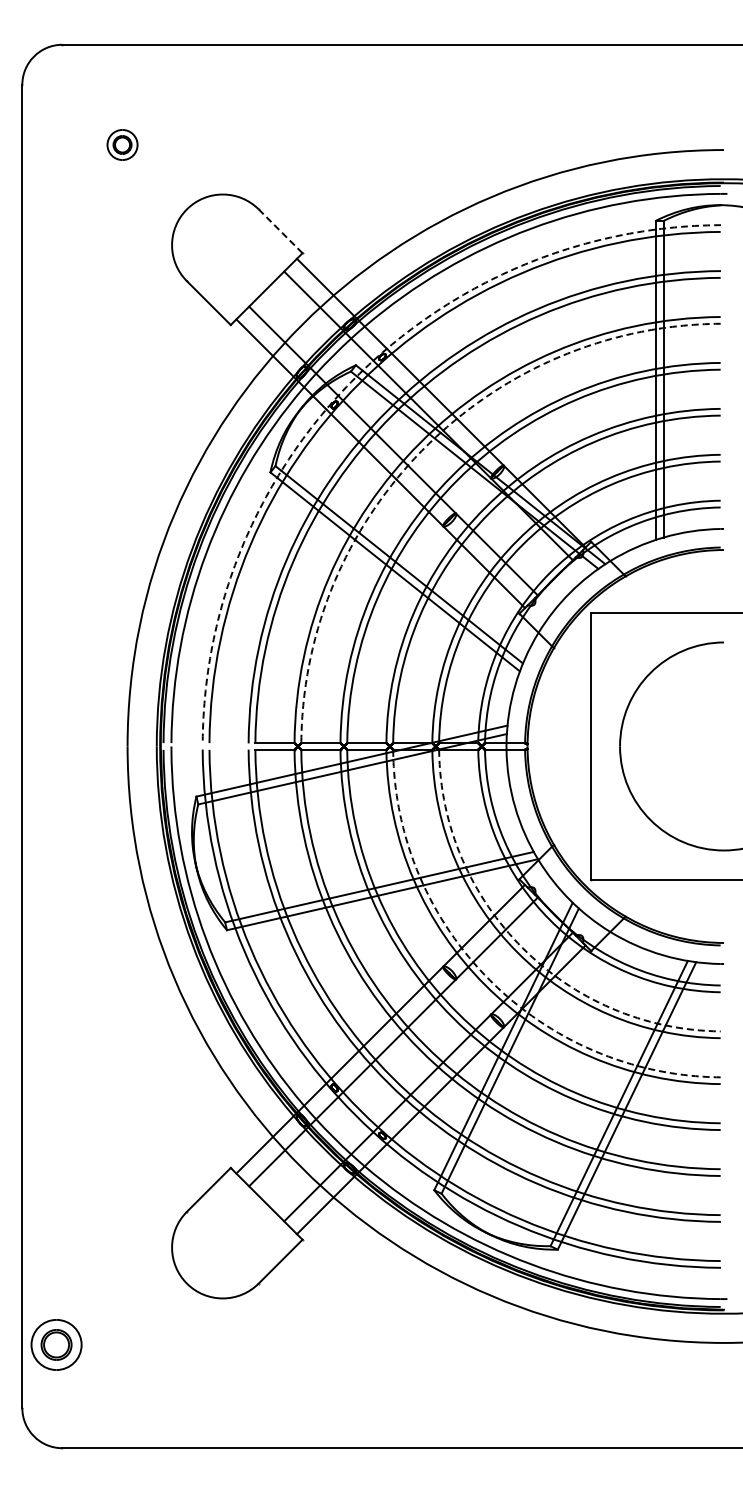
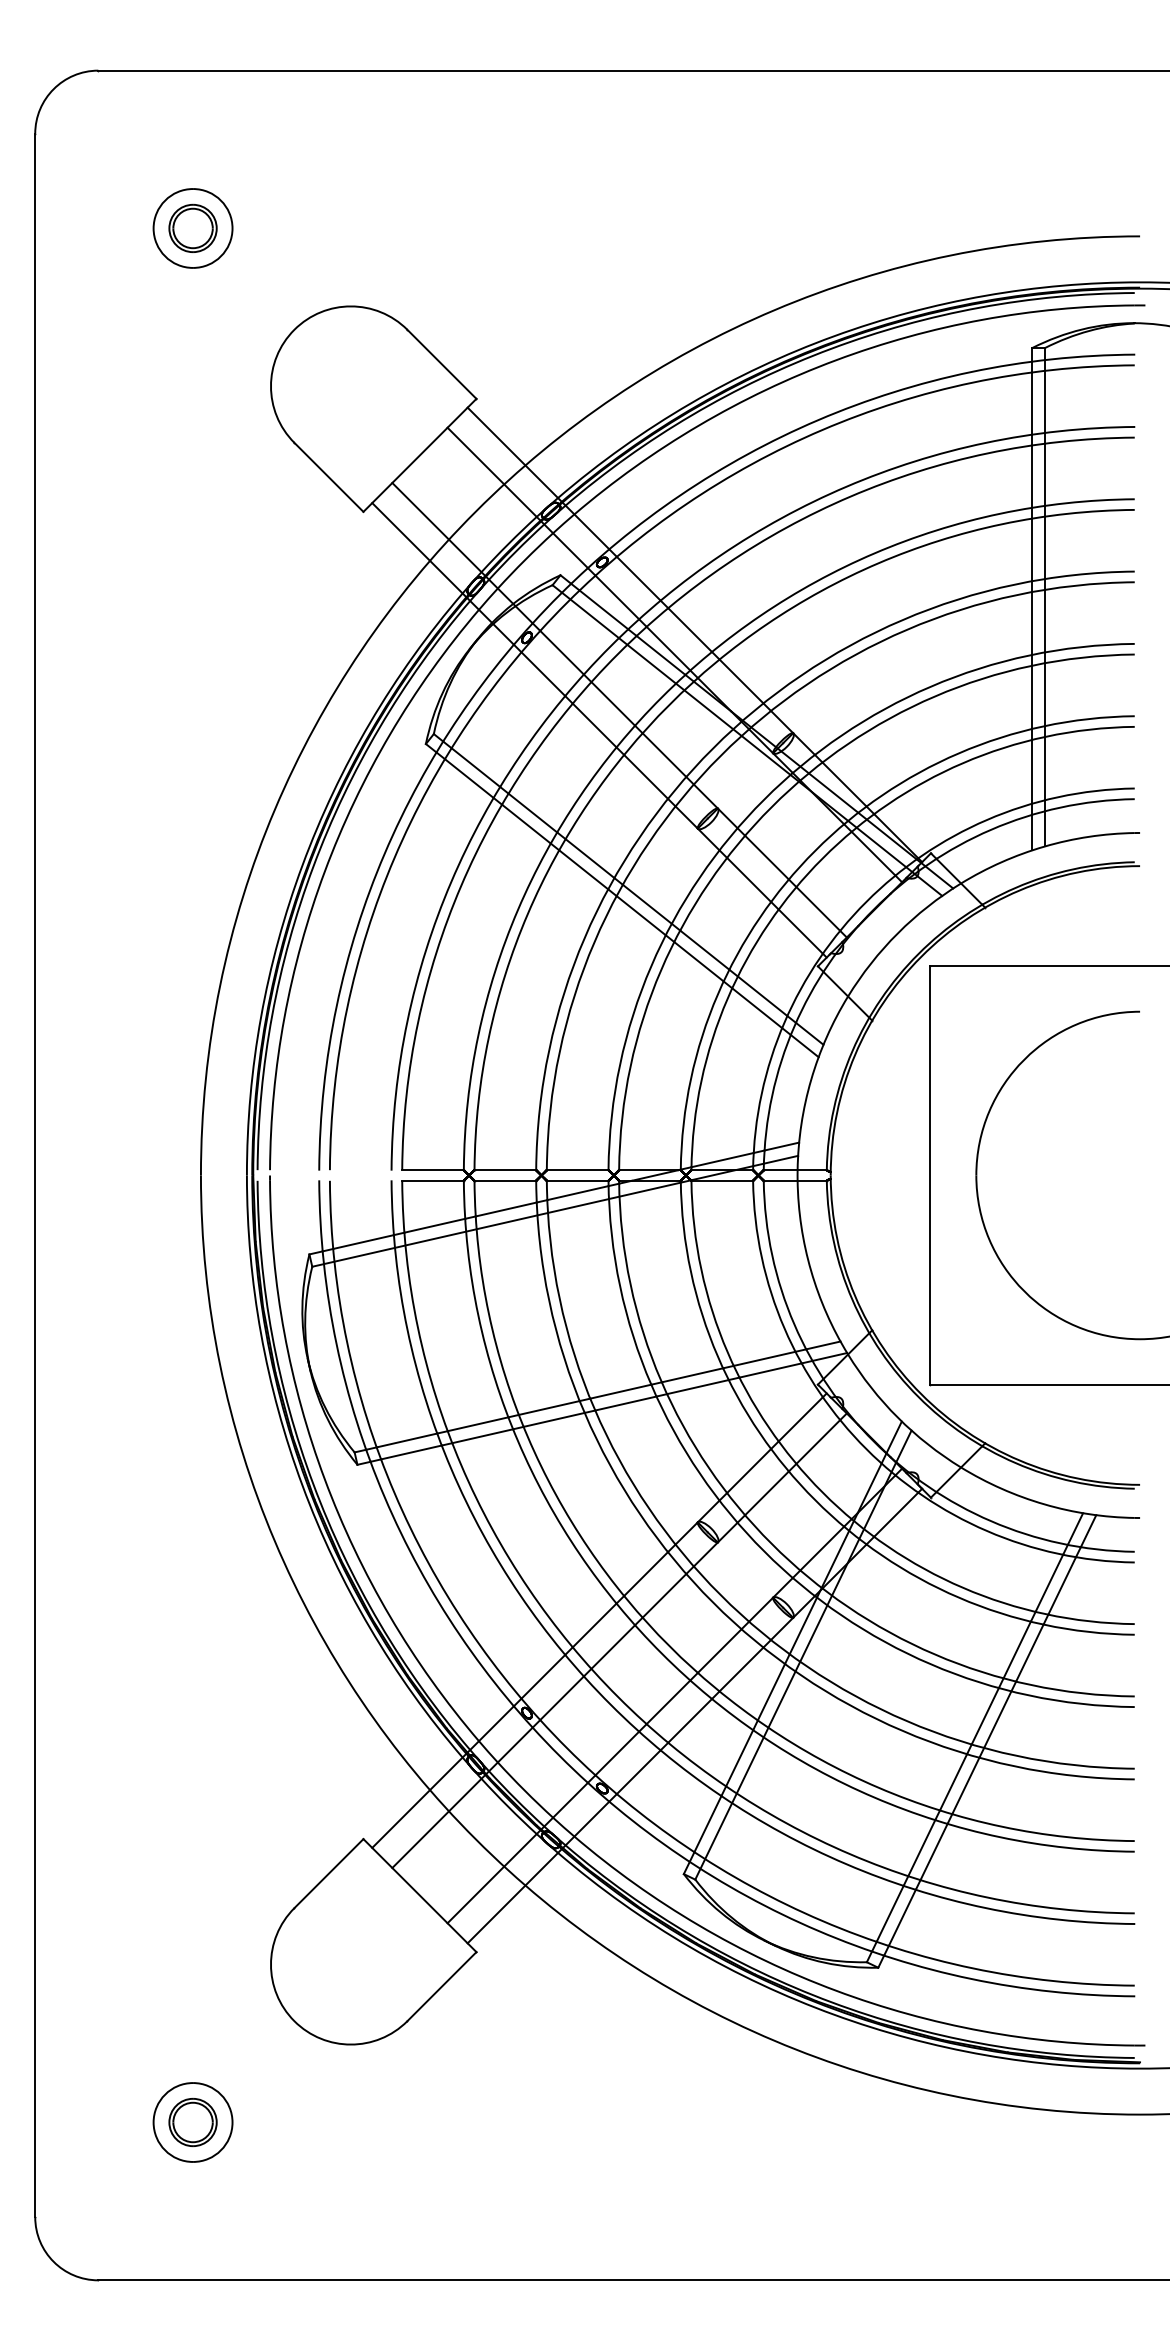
part: (122, 144) -> (192, 227), size x1.67
line: (280, 231) -> (441, 364), dashed -> solid
arc: (355, 377) -> (559, 594), dashed -> solid
arc: (425, 447) -> (670, 704), dashed -> solid
arc: (522, 947) -> (822, 1491), dashed -> solid
arc: (490, 980) -> (772, 1543), dashed -> solid
part: (56, 1344) -> (192, 2121), moved

